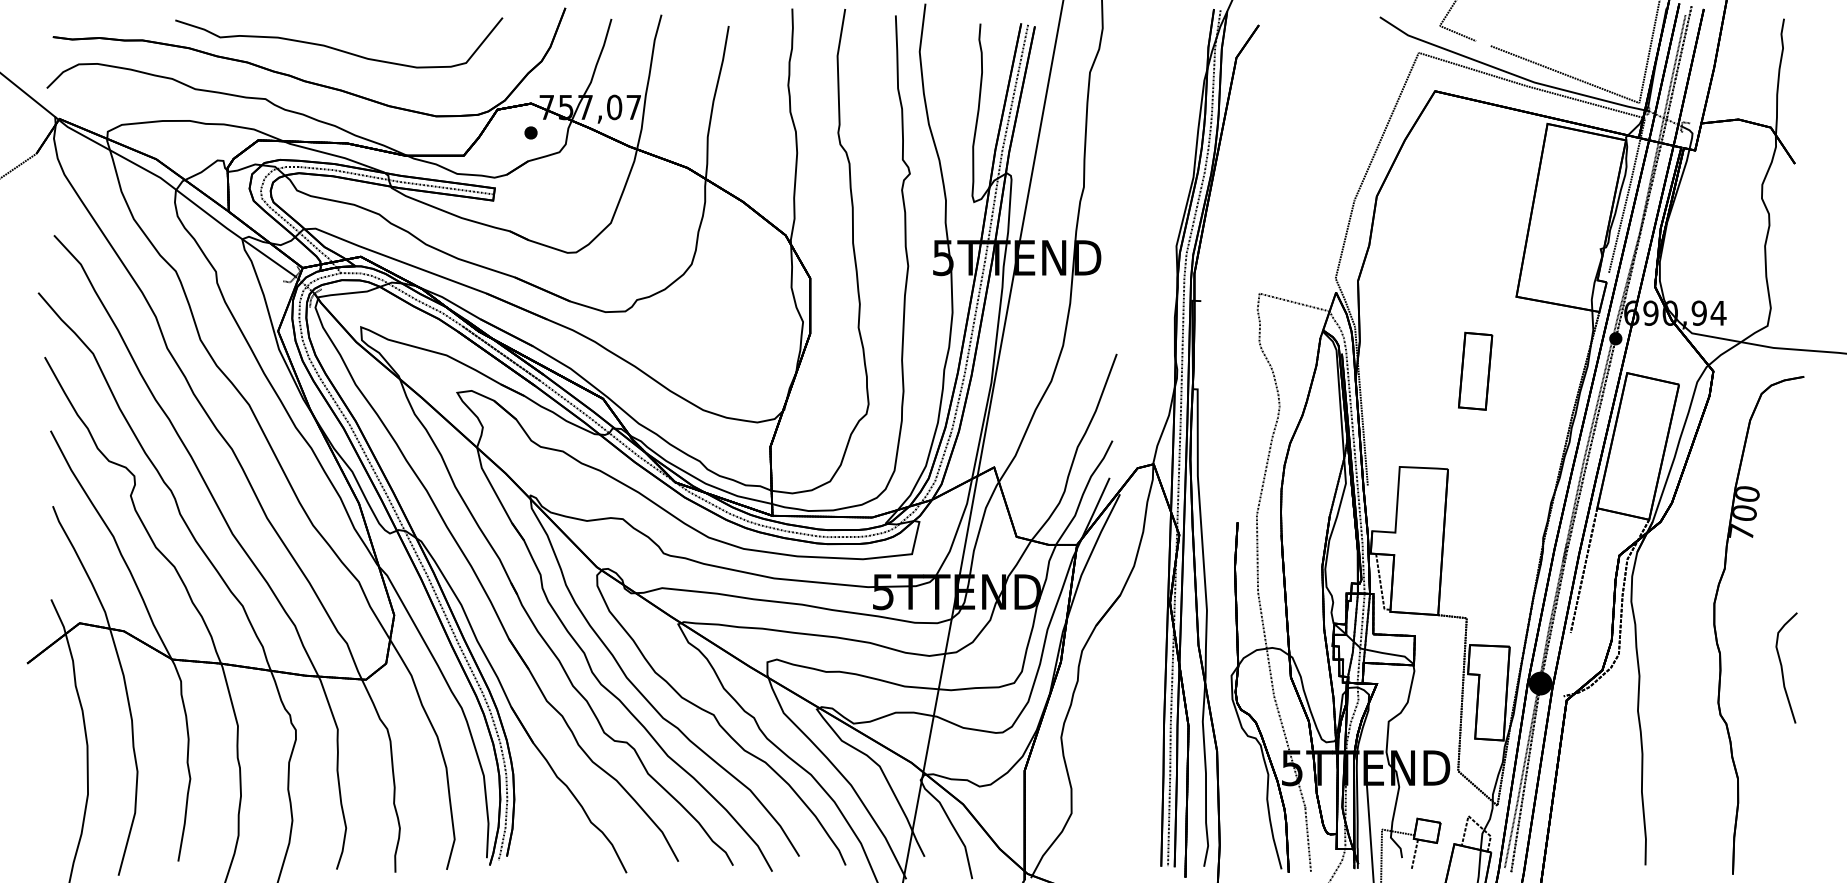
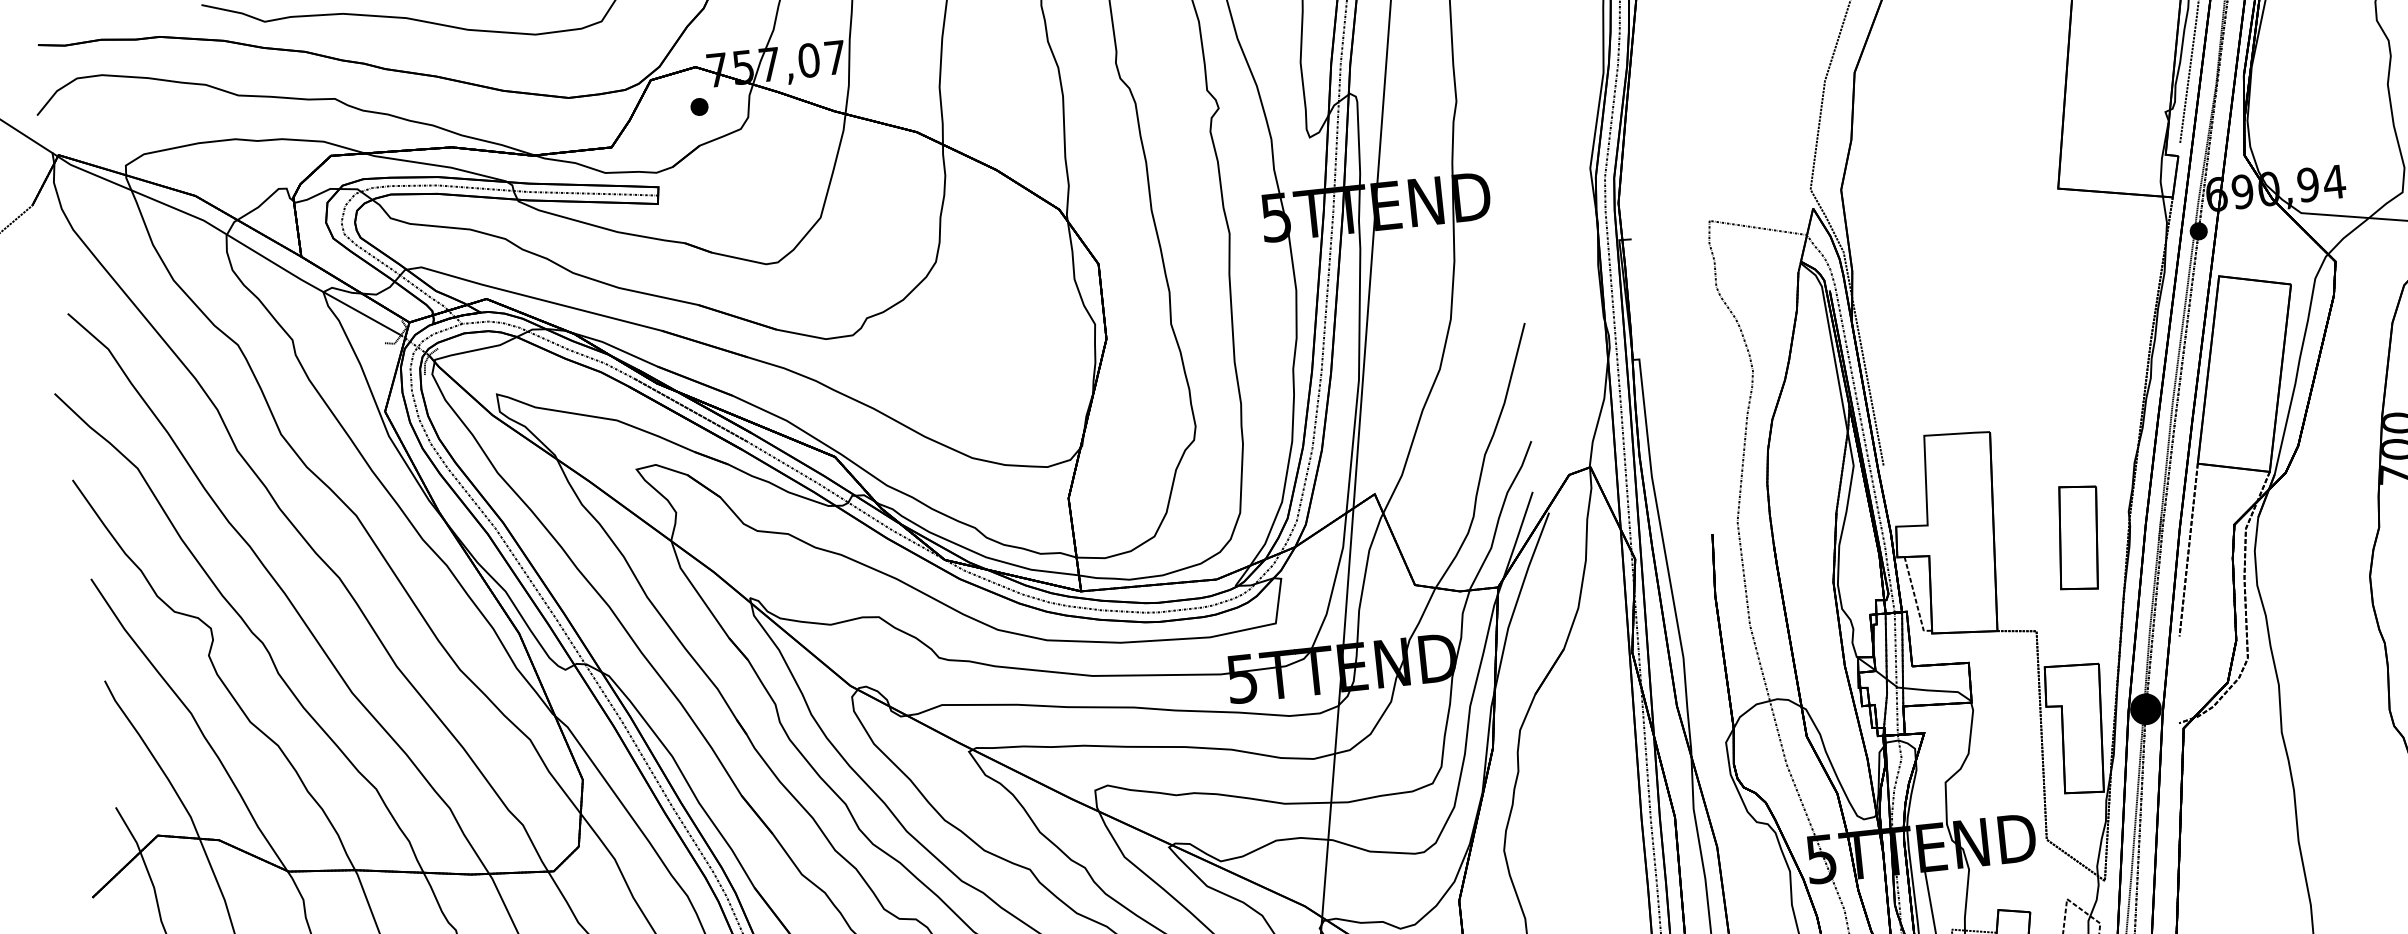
part: (1475, 370) -> (2078, 536), moved

